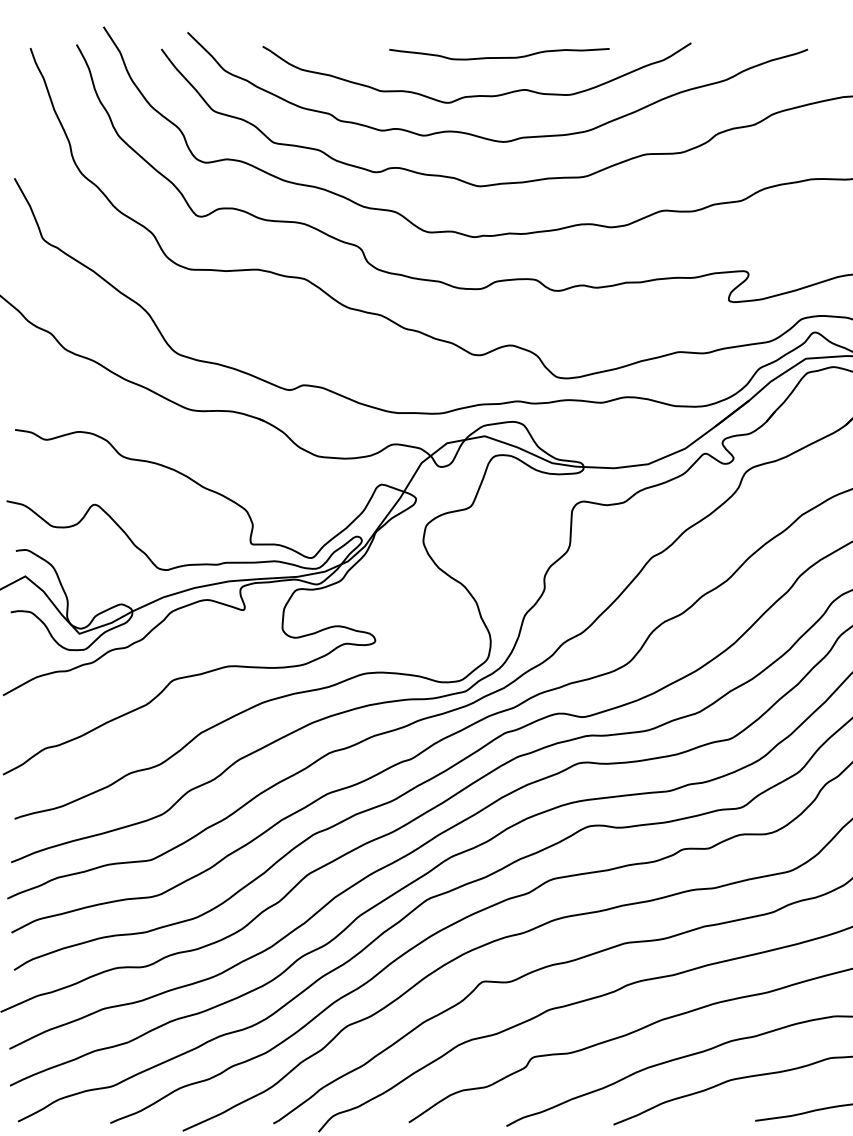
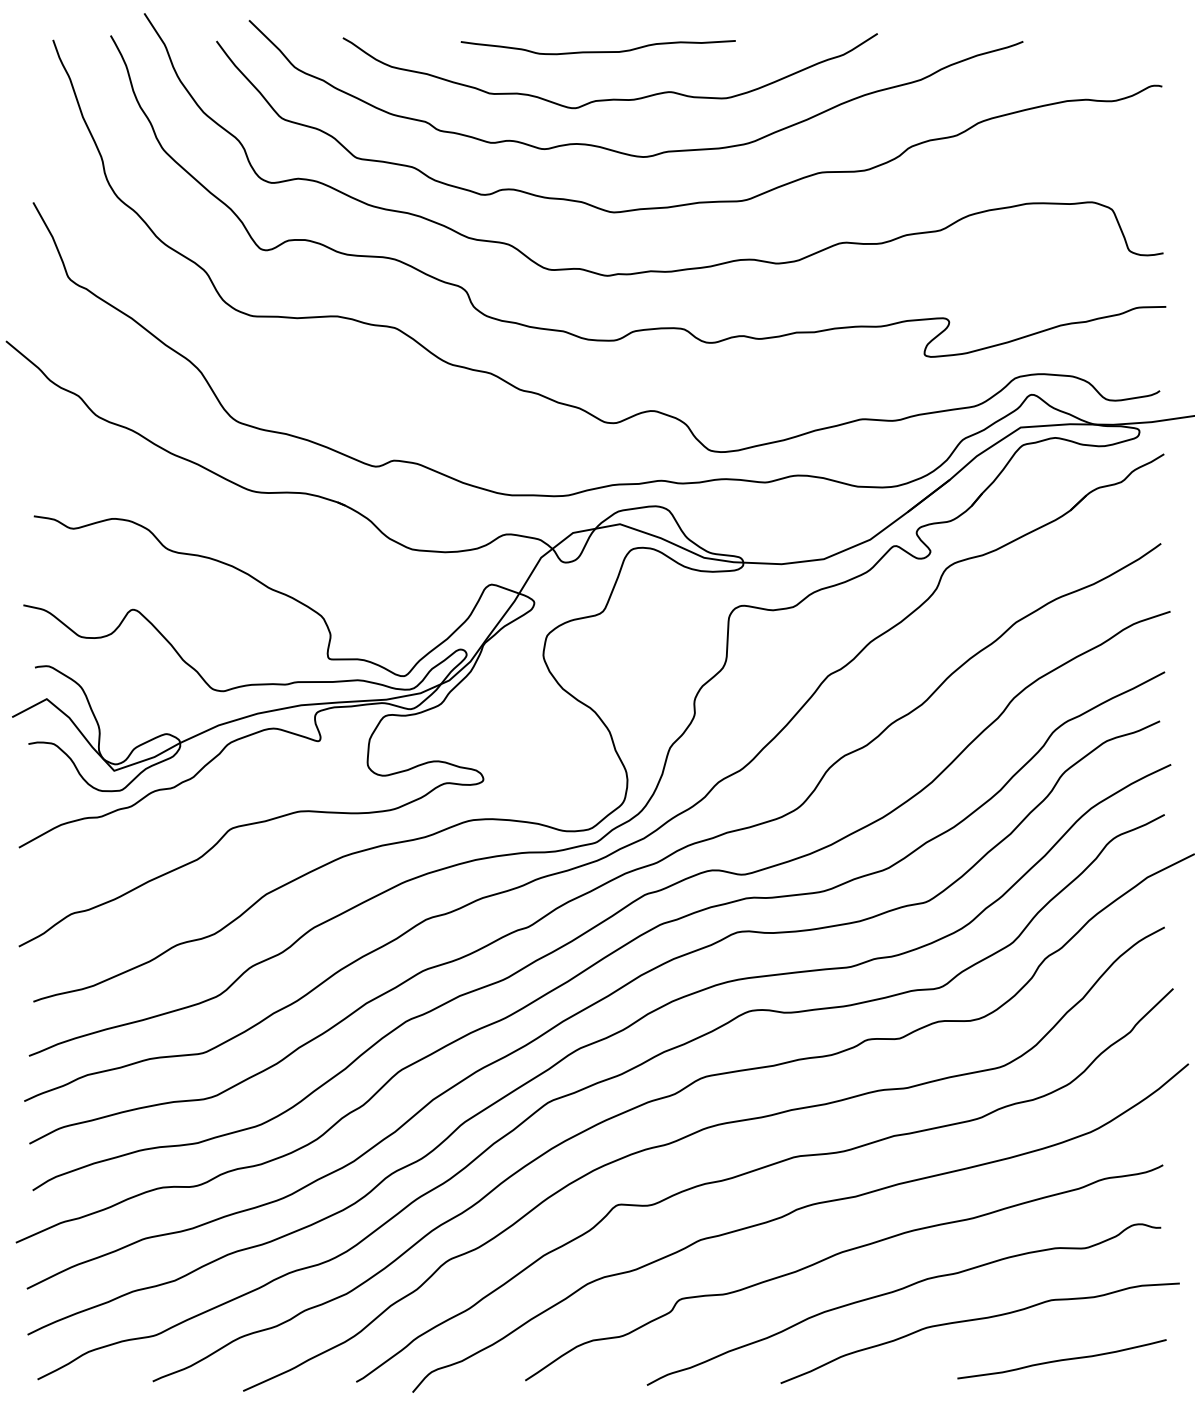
curve: (498, 57) -> (597, 51), moved

